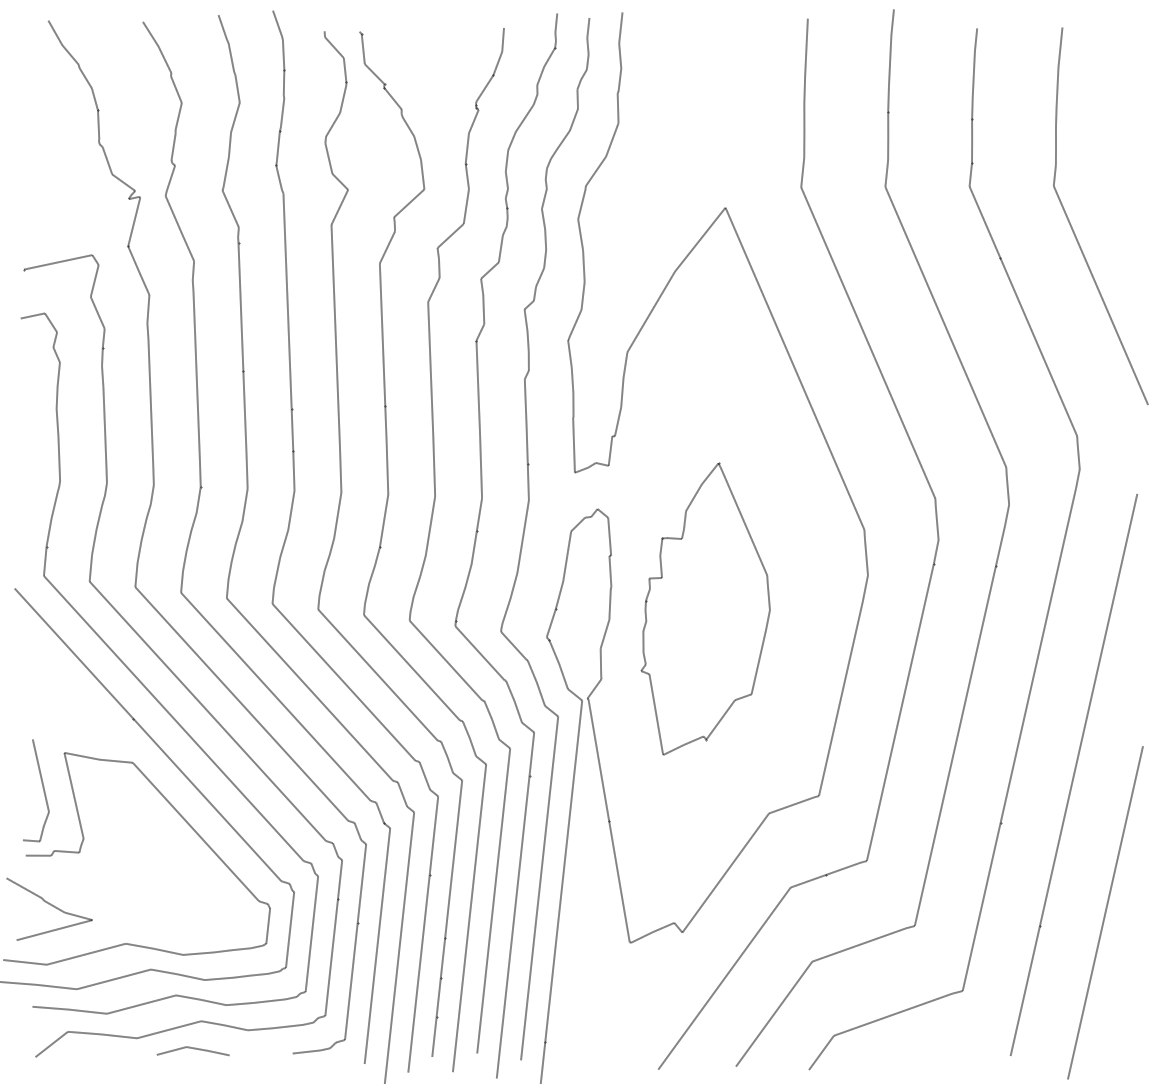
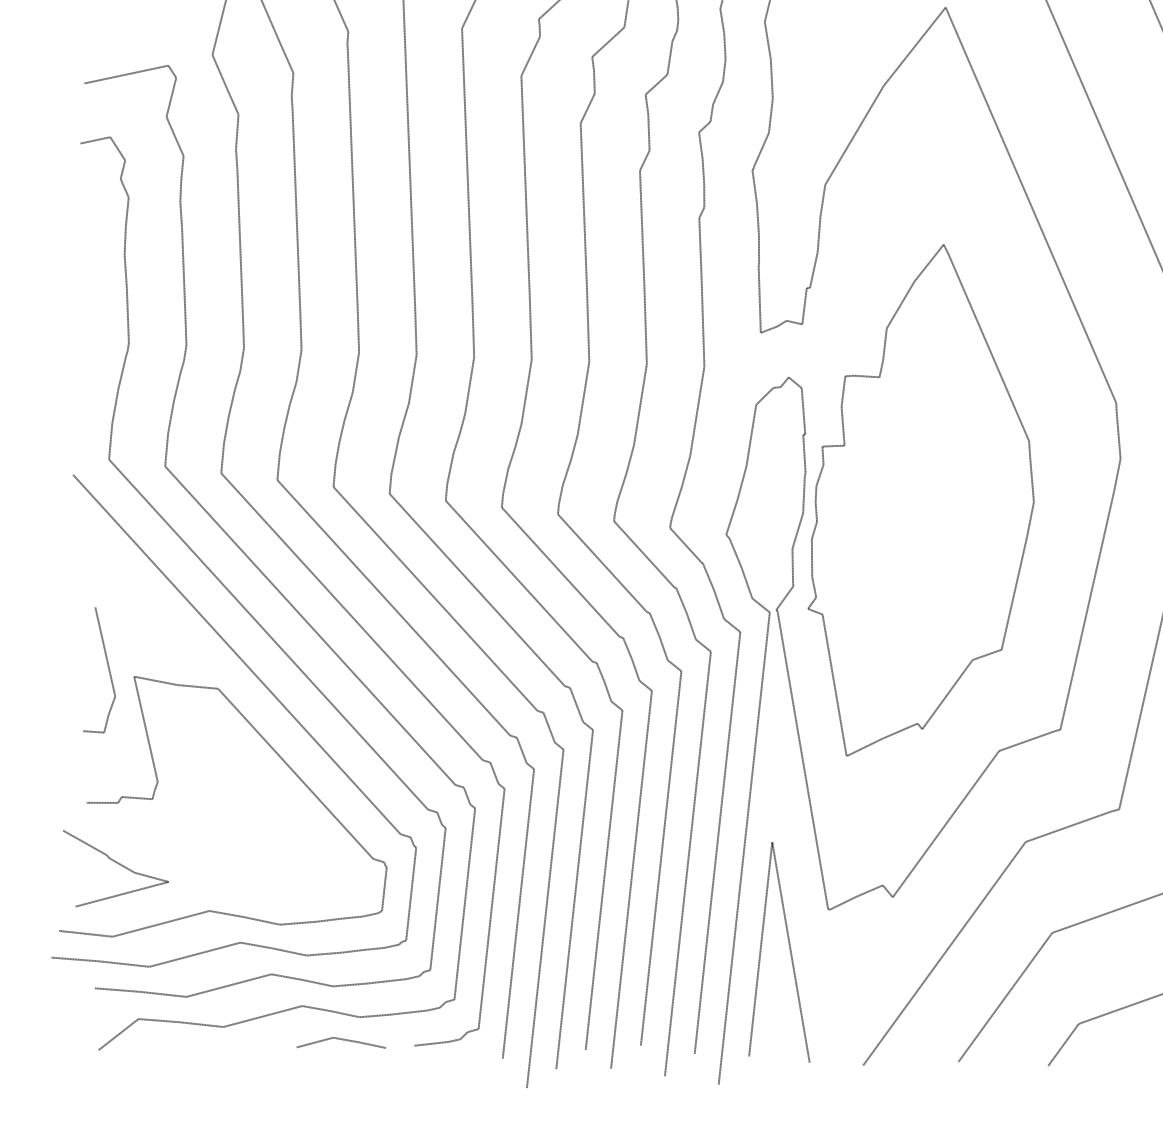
part: (705, 608) -> (921, 499), size x1.43
curve: (42, 788) -> (107, 667), moved
curve: (598, 977) -> (789, 952), added
line: (193, 1049) -> (341, 1040), moved

